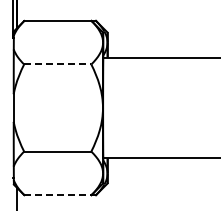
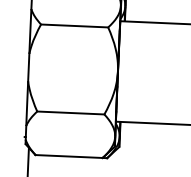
line: (57, 64) -> (74, 25), dashed -> solid
line: (57, 195) -> (68, 156), dashed -> solid

